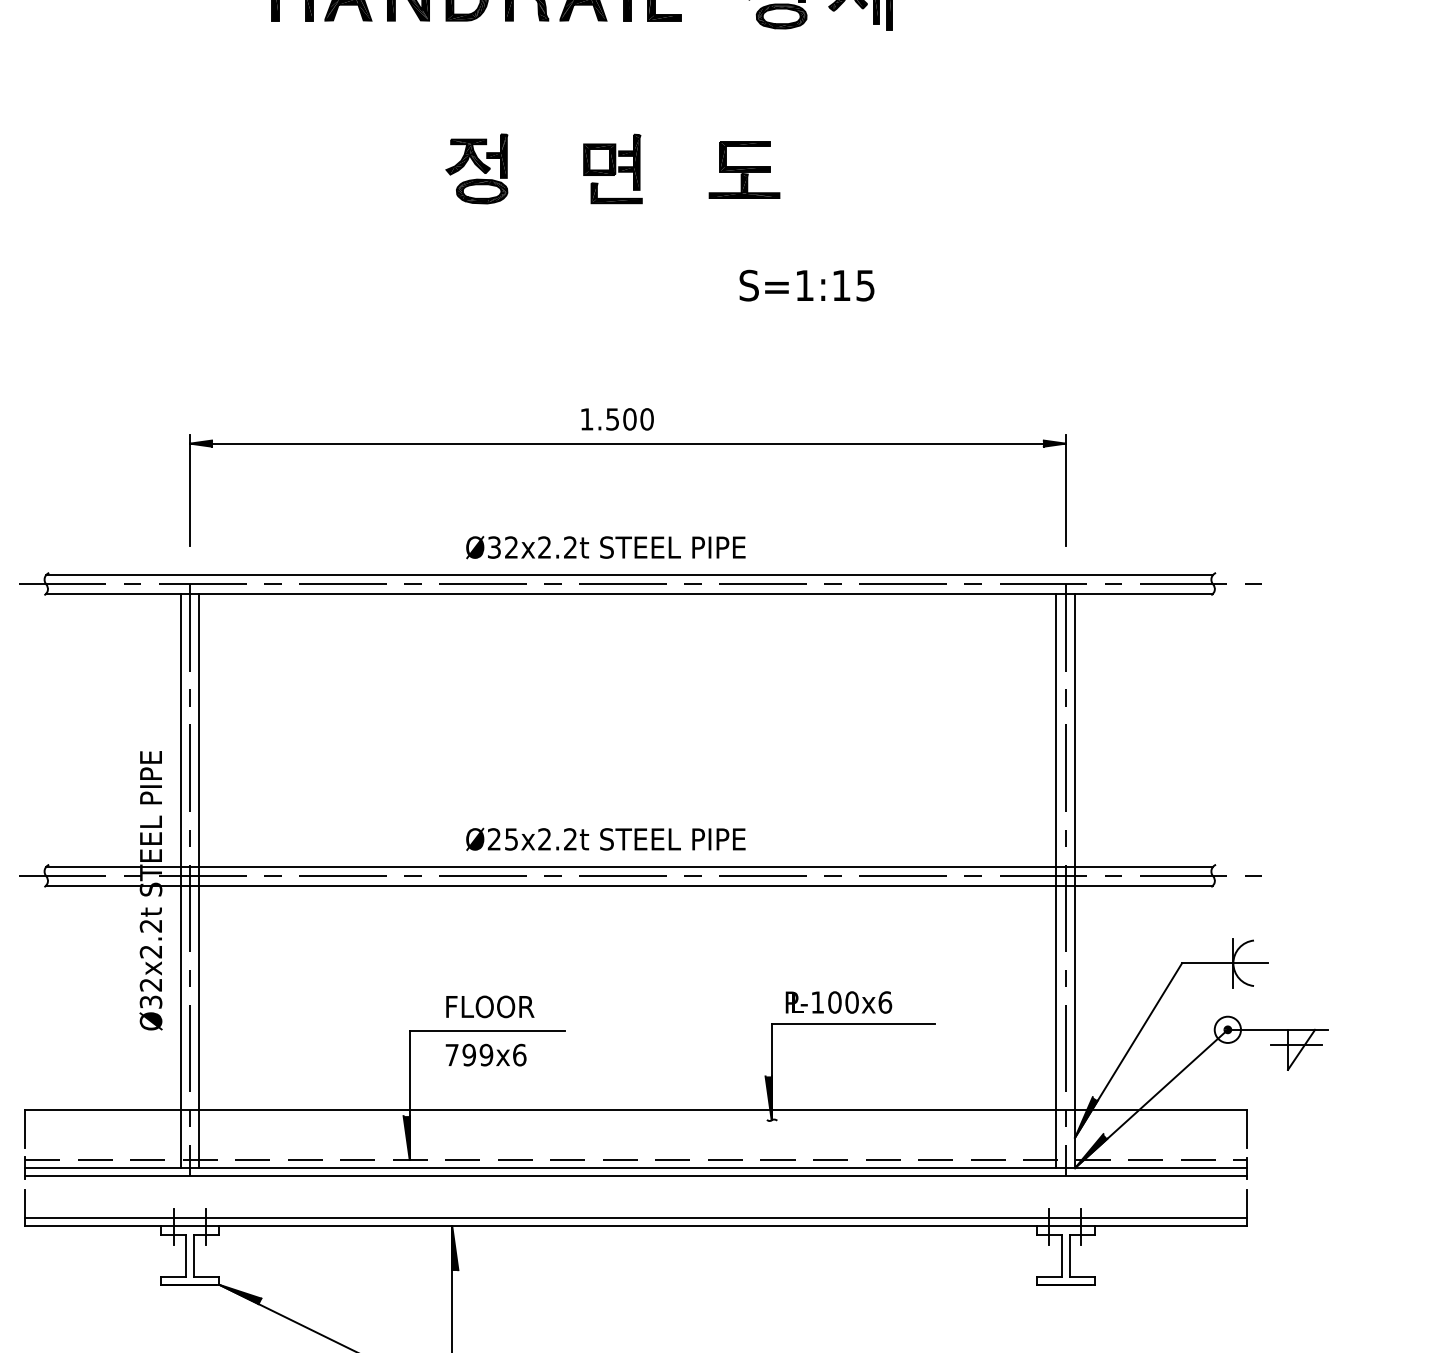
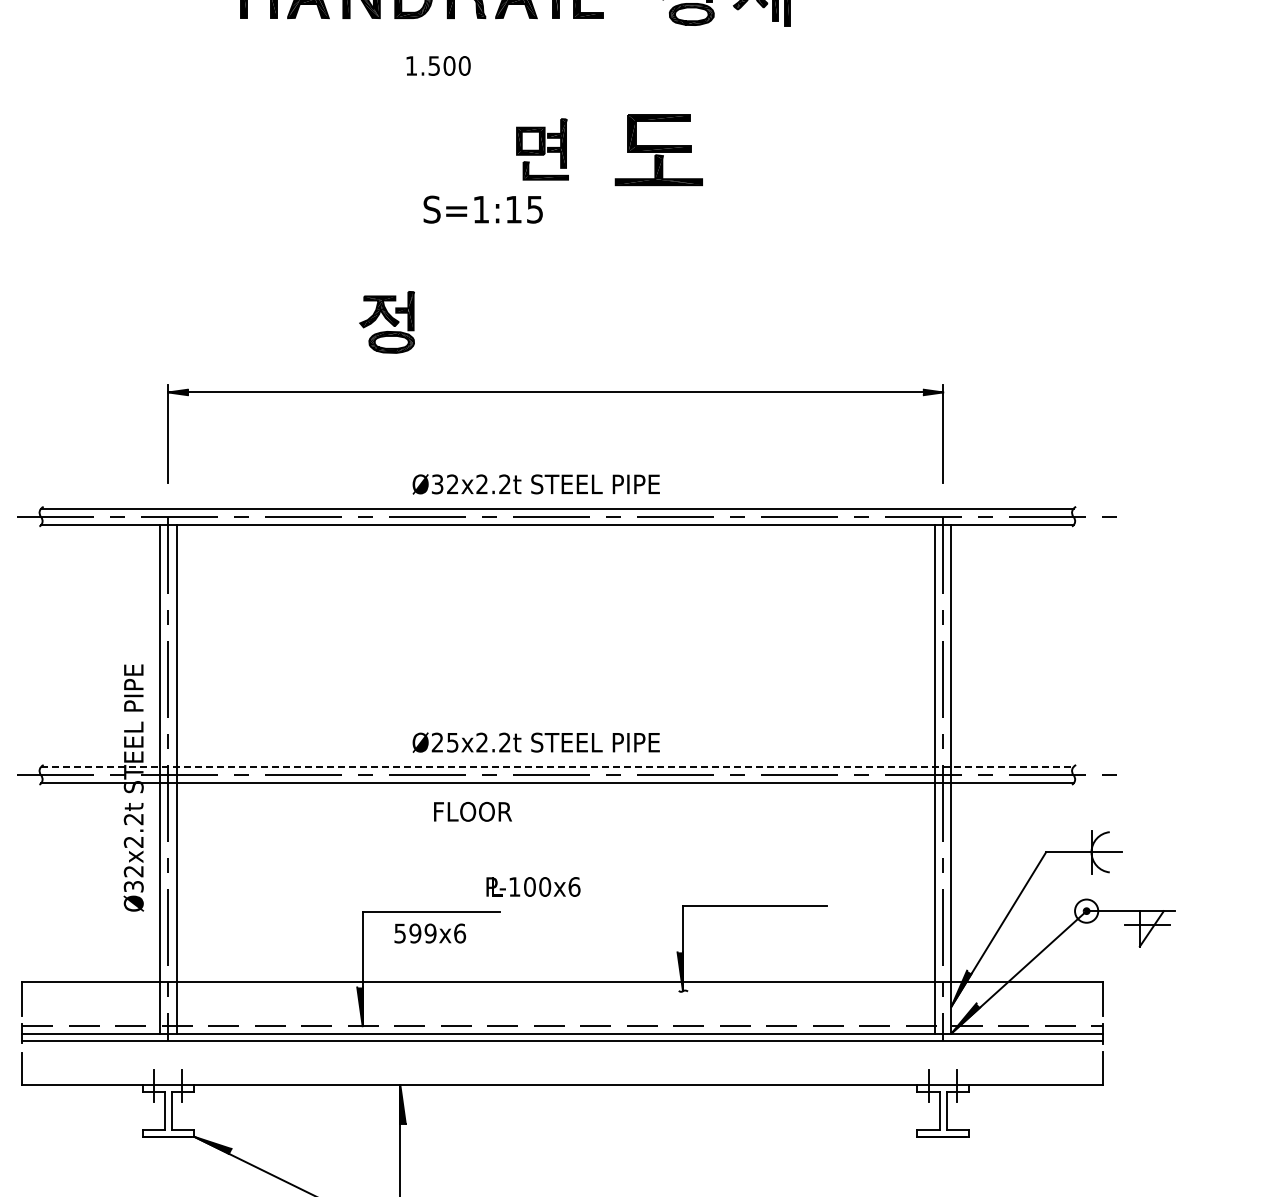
part: (476, 169) -> (386, 322), moved
part: (744, 169) -> (658, 149), size x1.4
text: (806, 285) -> (482, 209), moved
text: (617, 418) -> (438, 65), moved
line: (629, 866) -> (557, 766), solid -> dashed
text: (838, 1001) -> (533, 886), moved
text: (489, 1006) -> (472, 811), moved
text: (451, 1055) -> (399, 933), 799x6 -> 599x6
line: (635, 1217) -> (562, 1077), removed

